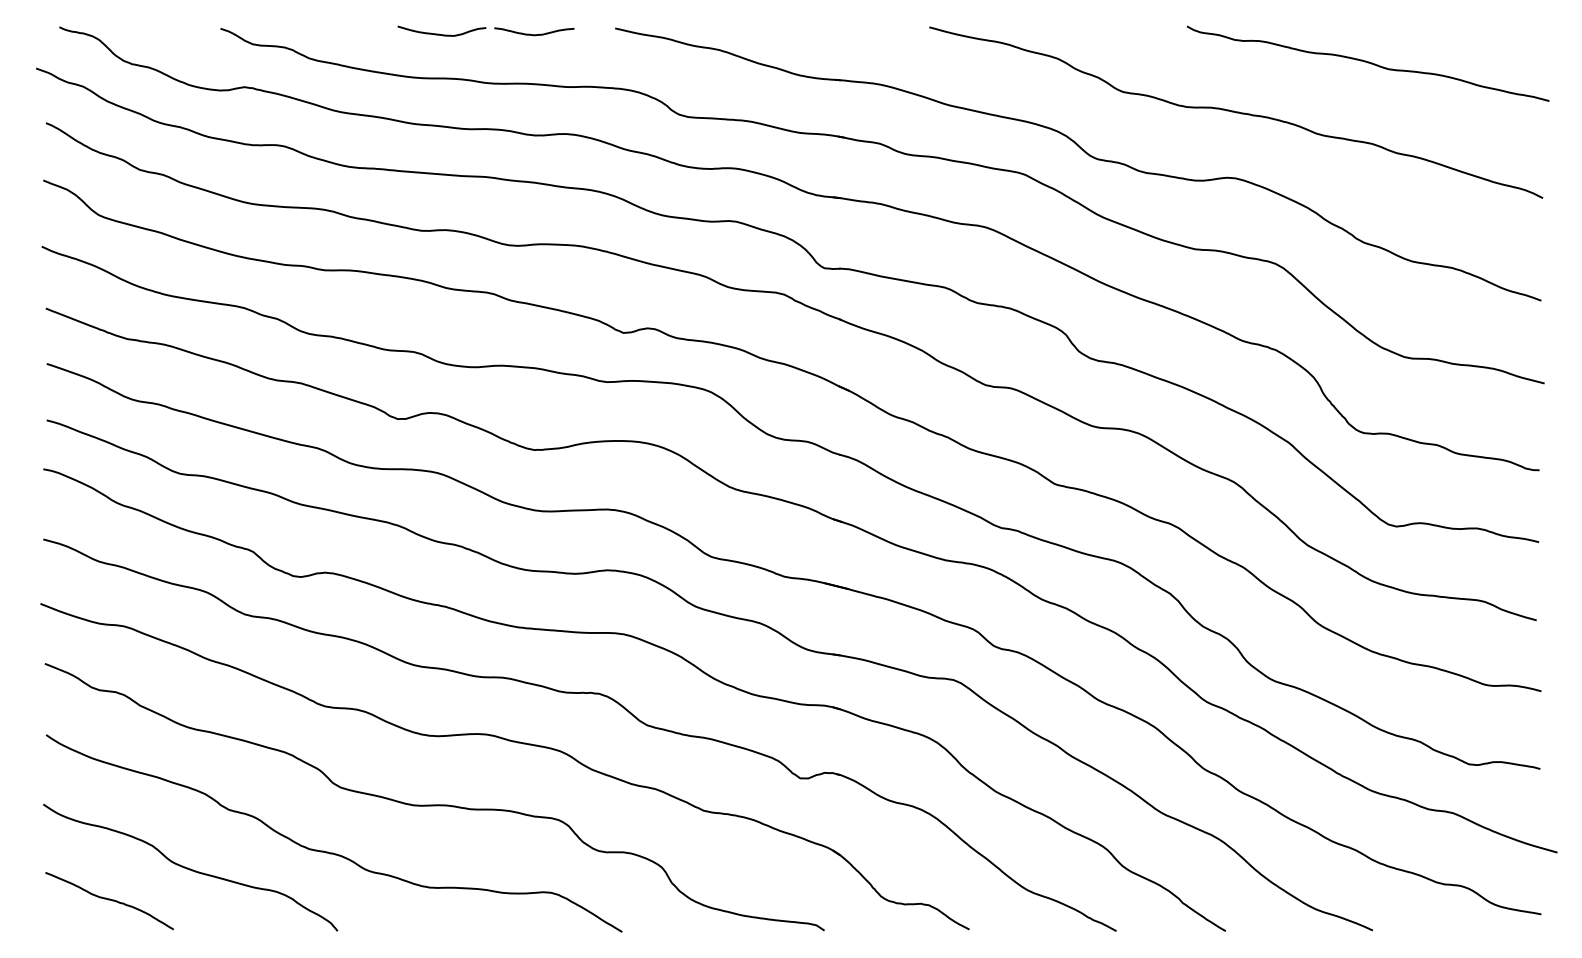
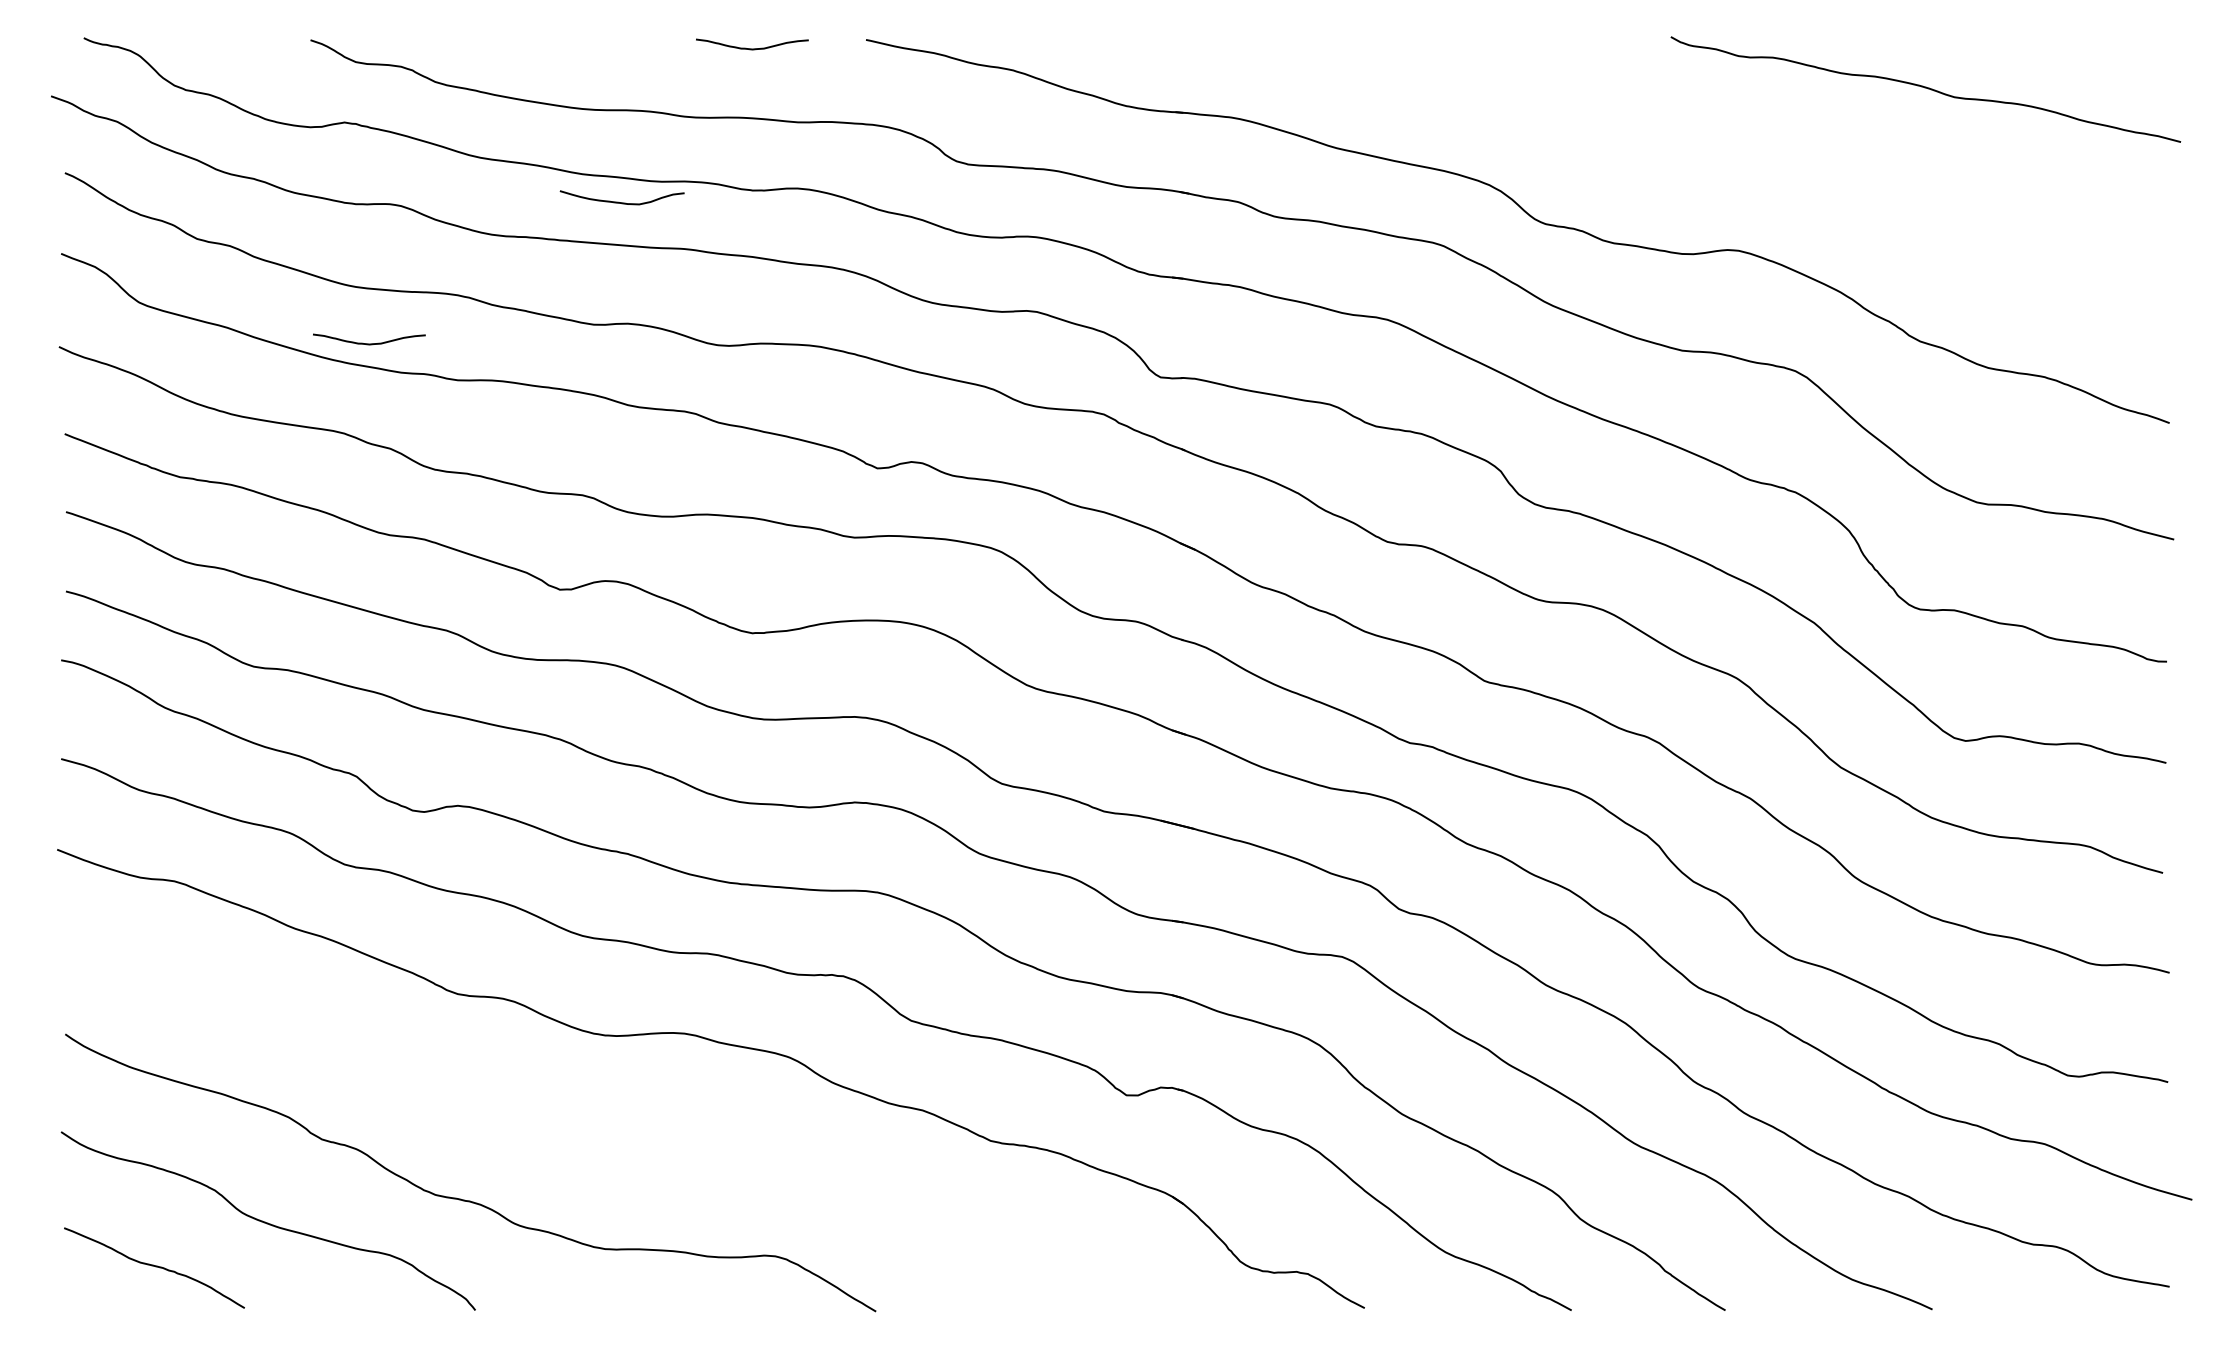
curve: (439, 33) -> (618, 201), moved
curve: (1236, 112) -> (1740, 158), removed
curve: (262, 244) -> (369, 343), added
curve: (434, 804) -> (611, 1132), removed

